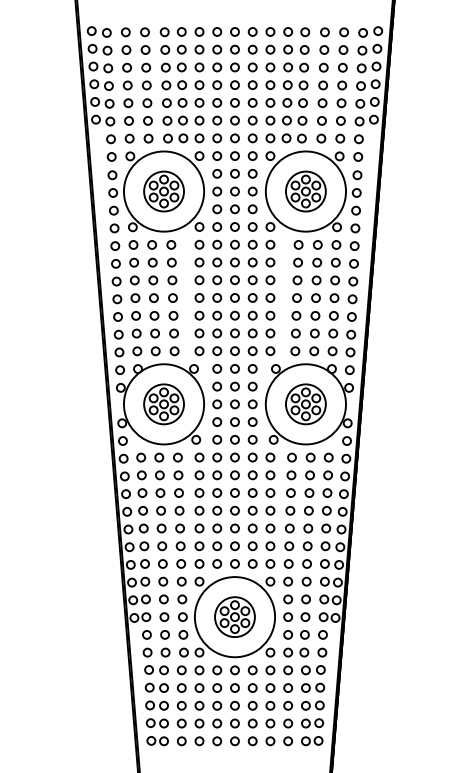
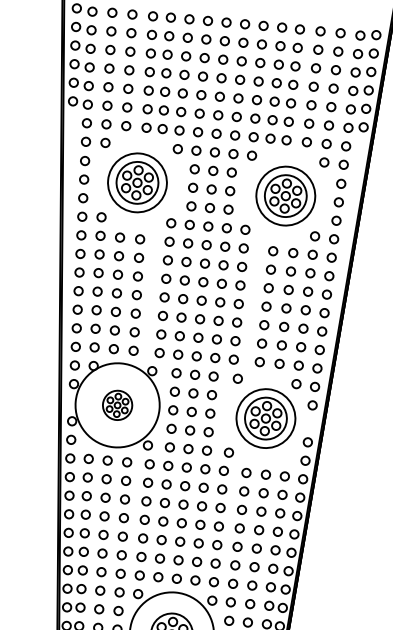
circle: (163, 191) -> (136, 182), size x0.7
circle: (305, 191) -> (285, 196), size x0.7
part: (163, 404) -> (117, 405), size x0.7
circle: (305, 404) -> (265, 418), size x0.7

